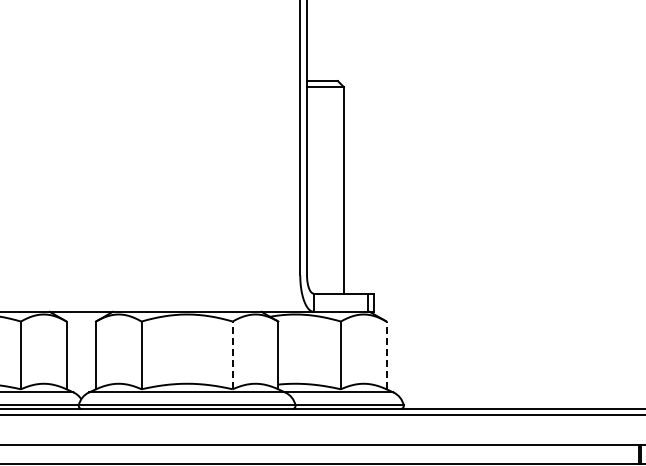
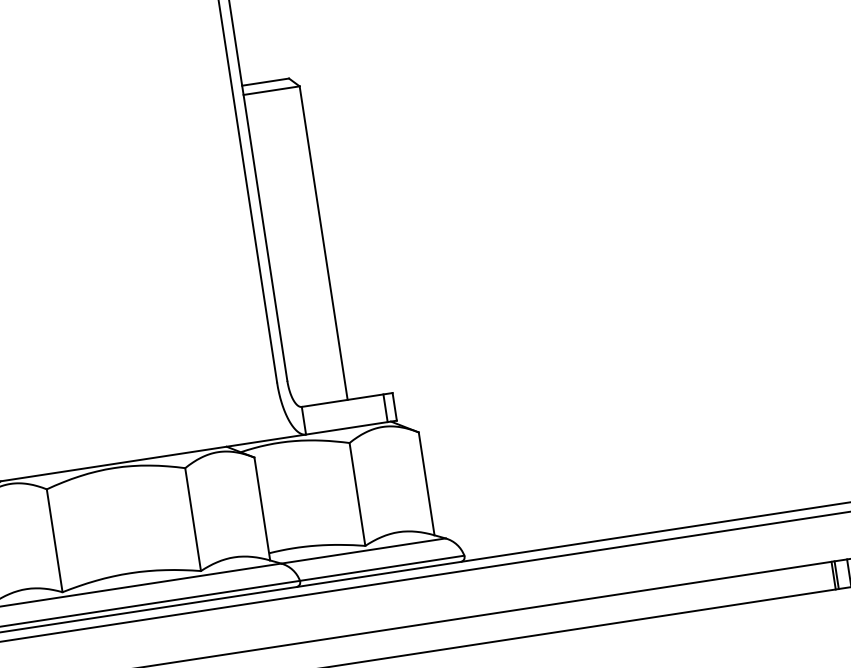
line: (232, 355) -> (192, 519), dashed -> solid
line: (386, 355) -> (426, 483), dashed -> solid

